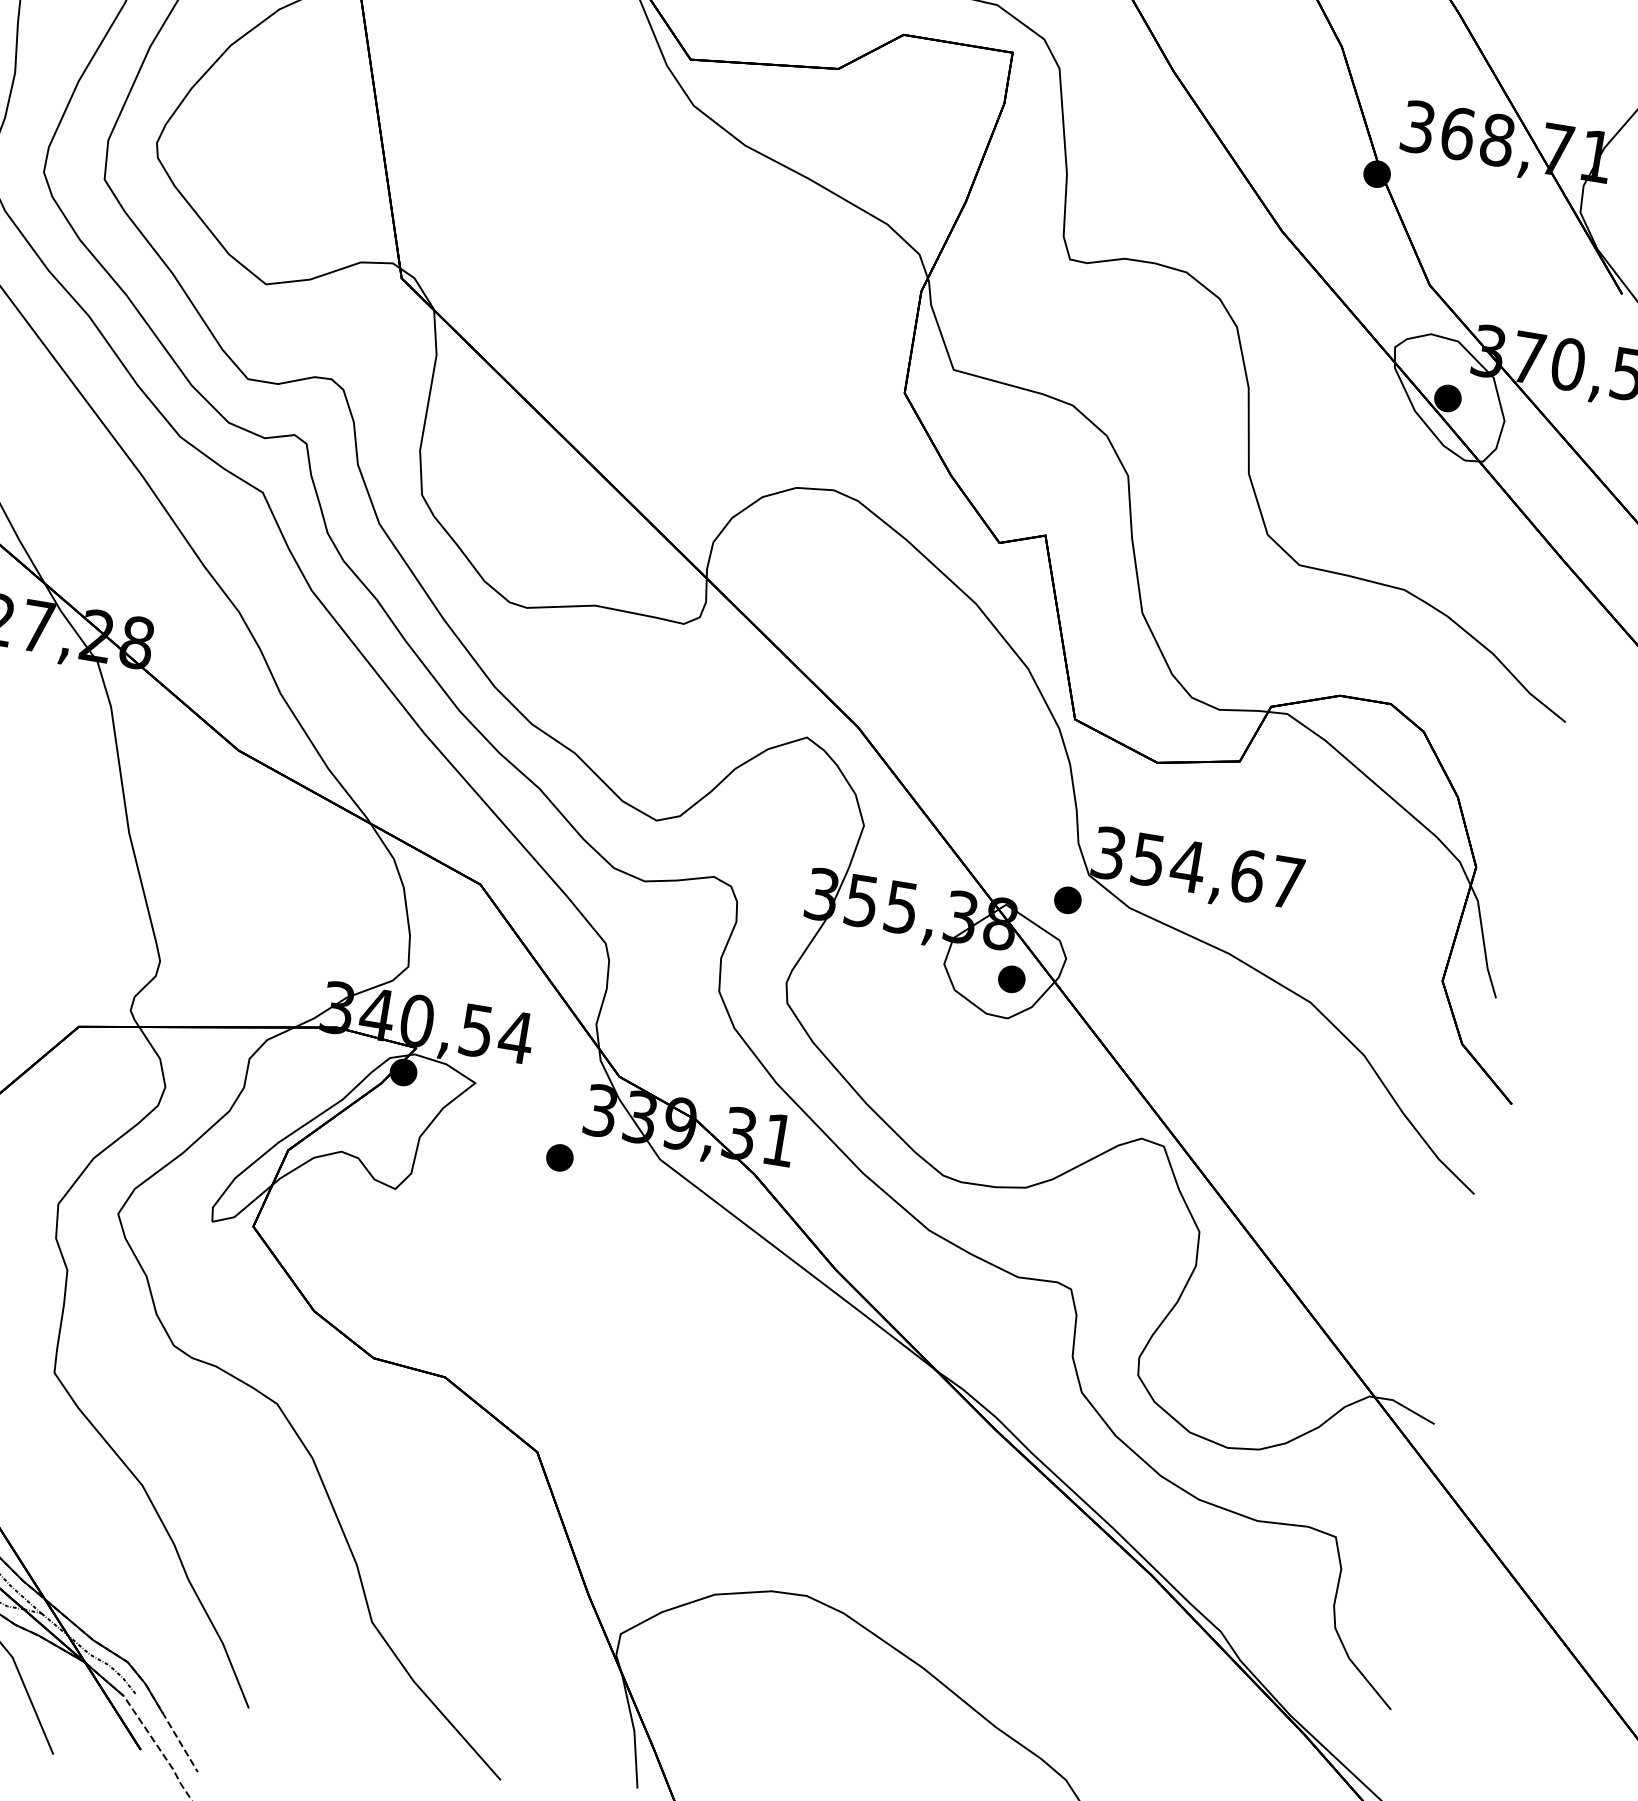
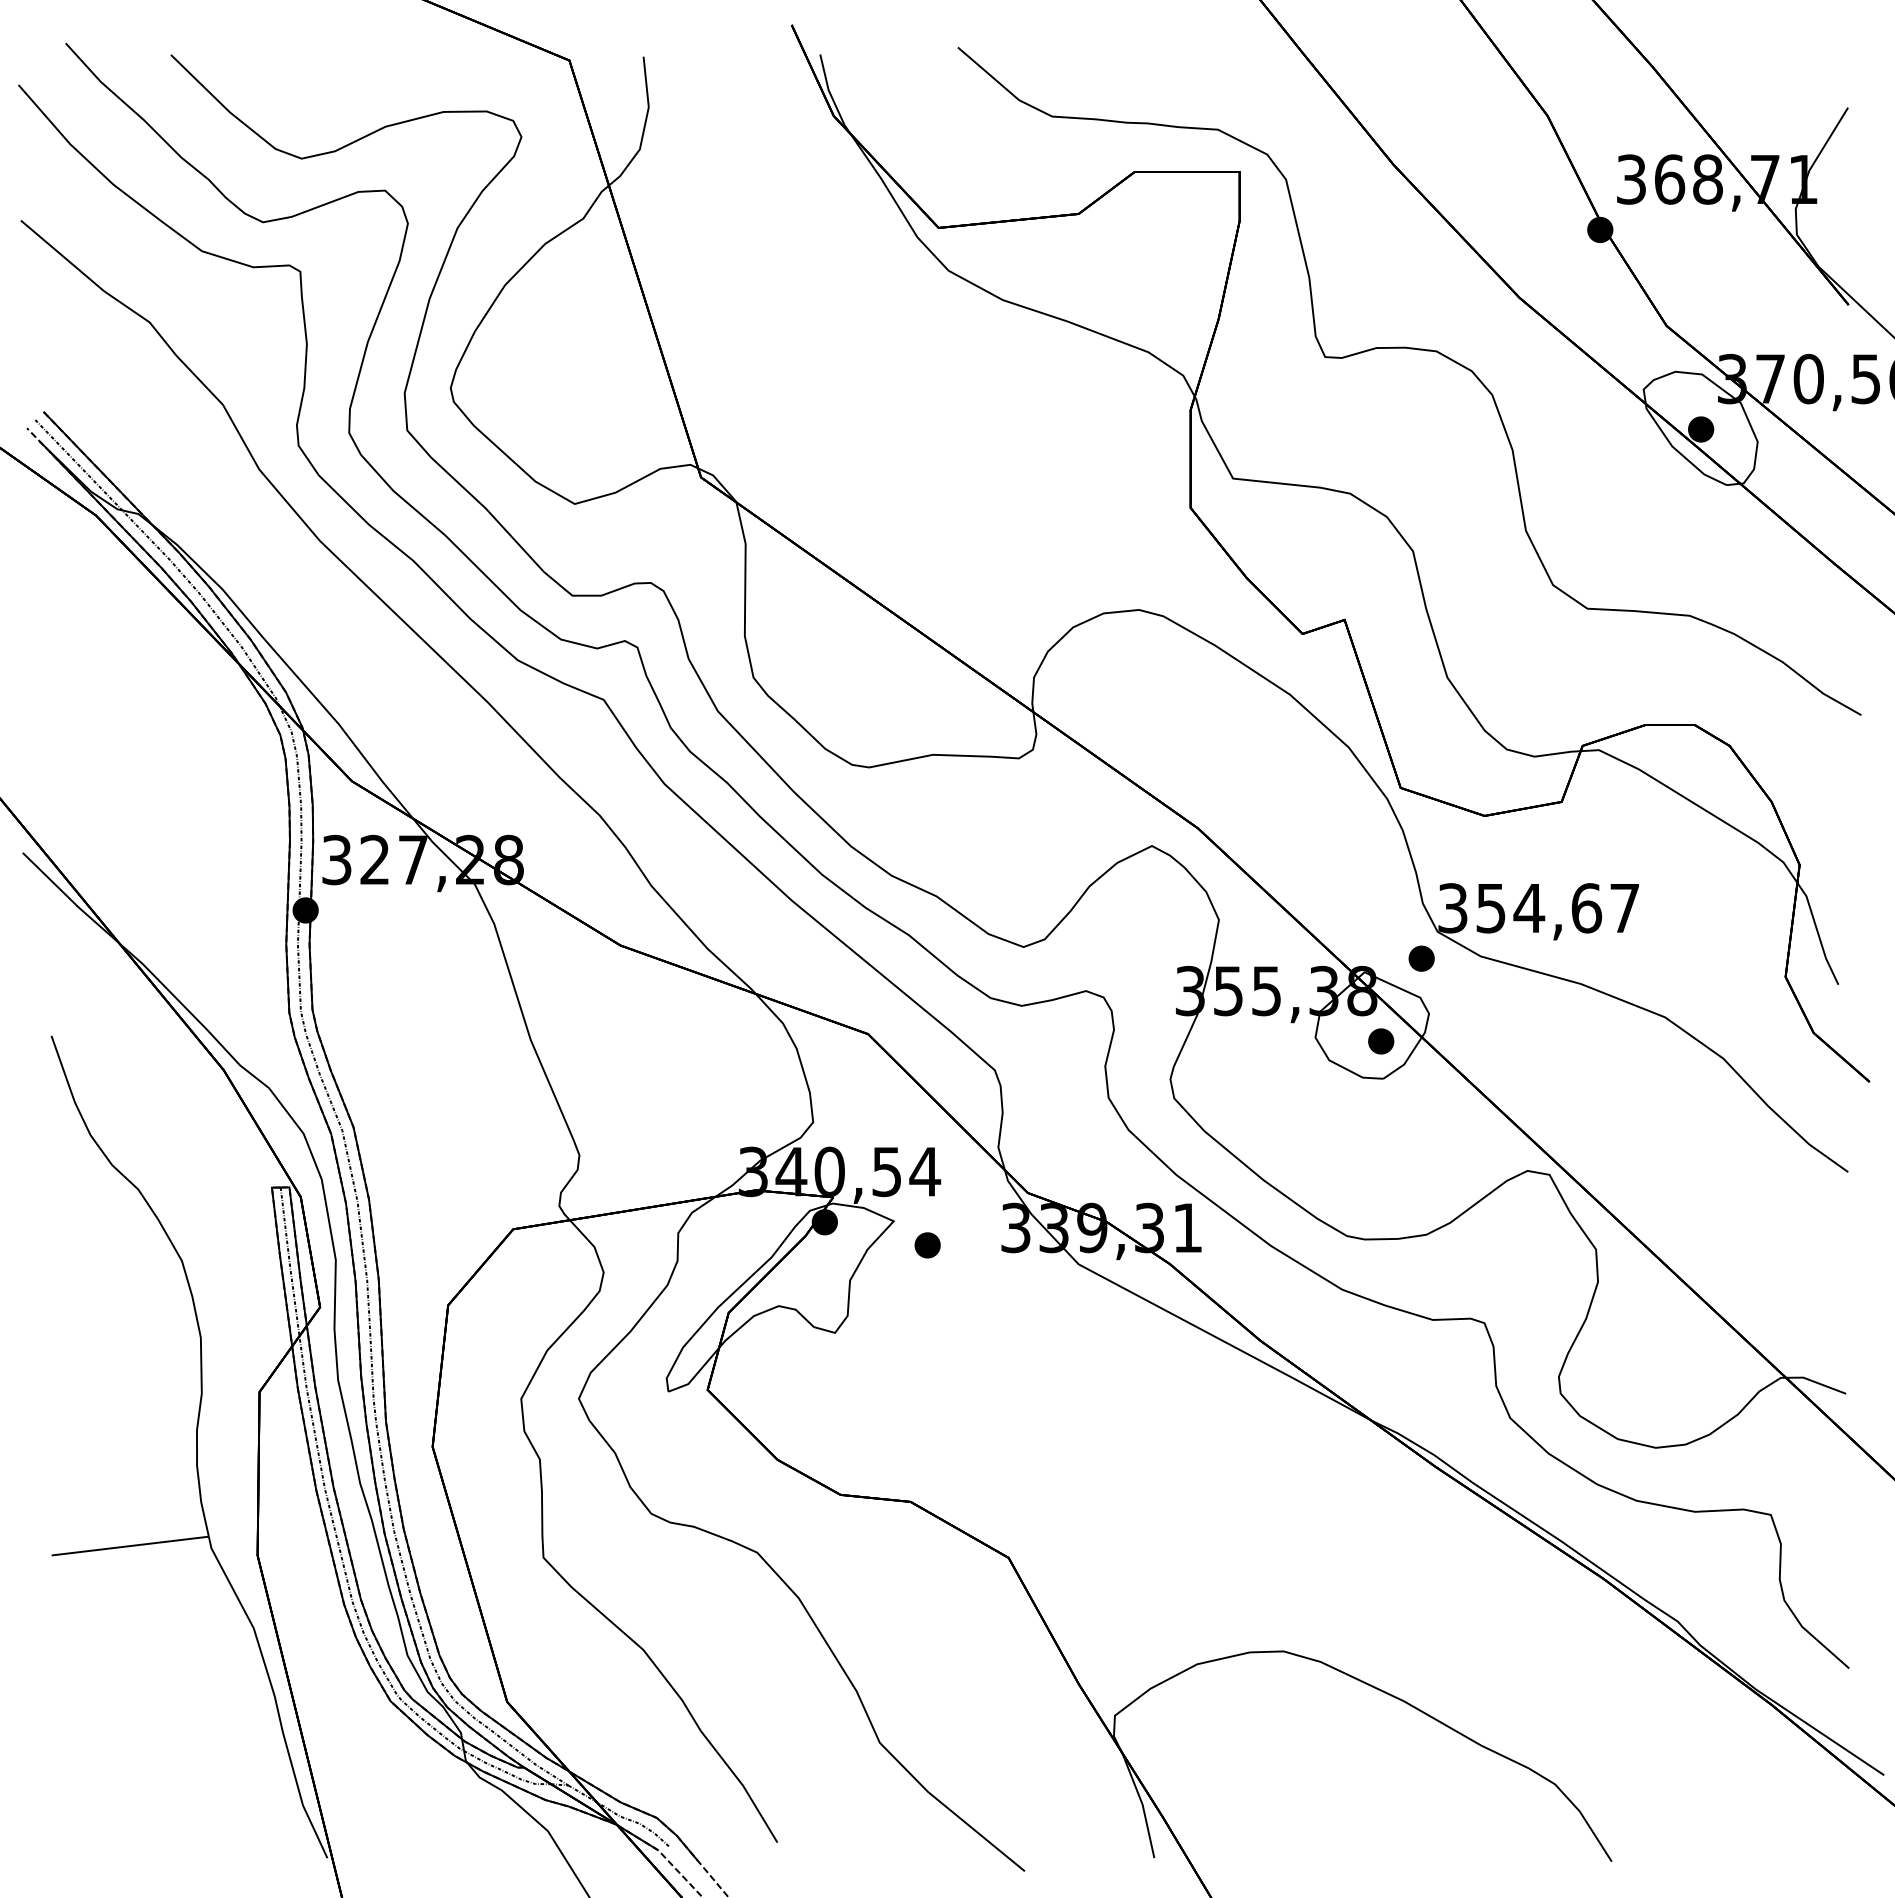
part: (559, 1158) -> (927, 1245), moved

